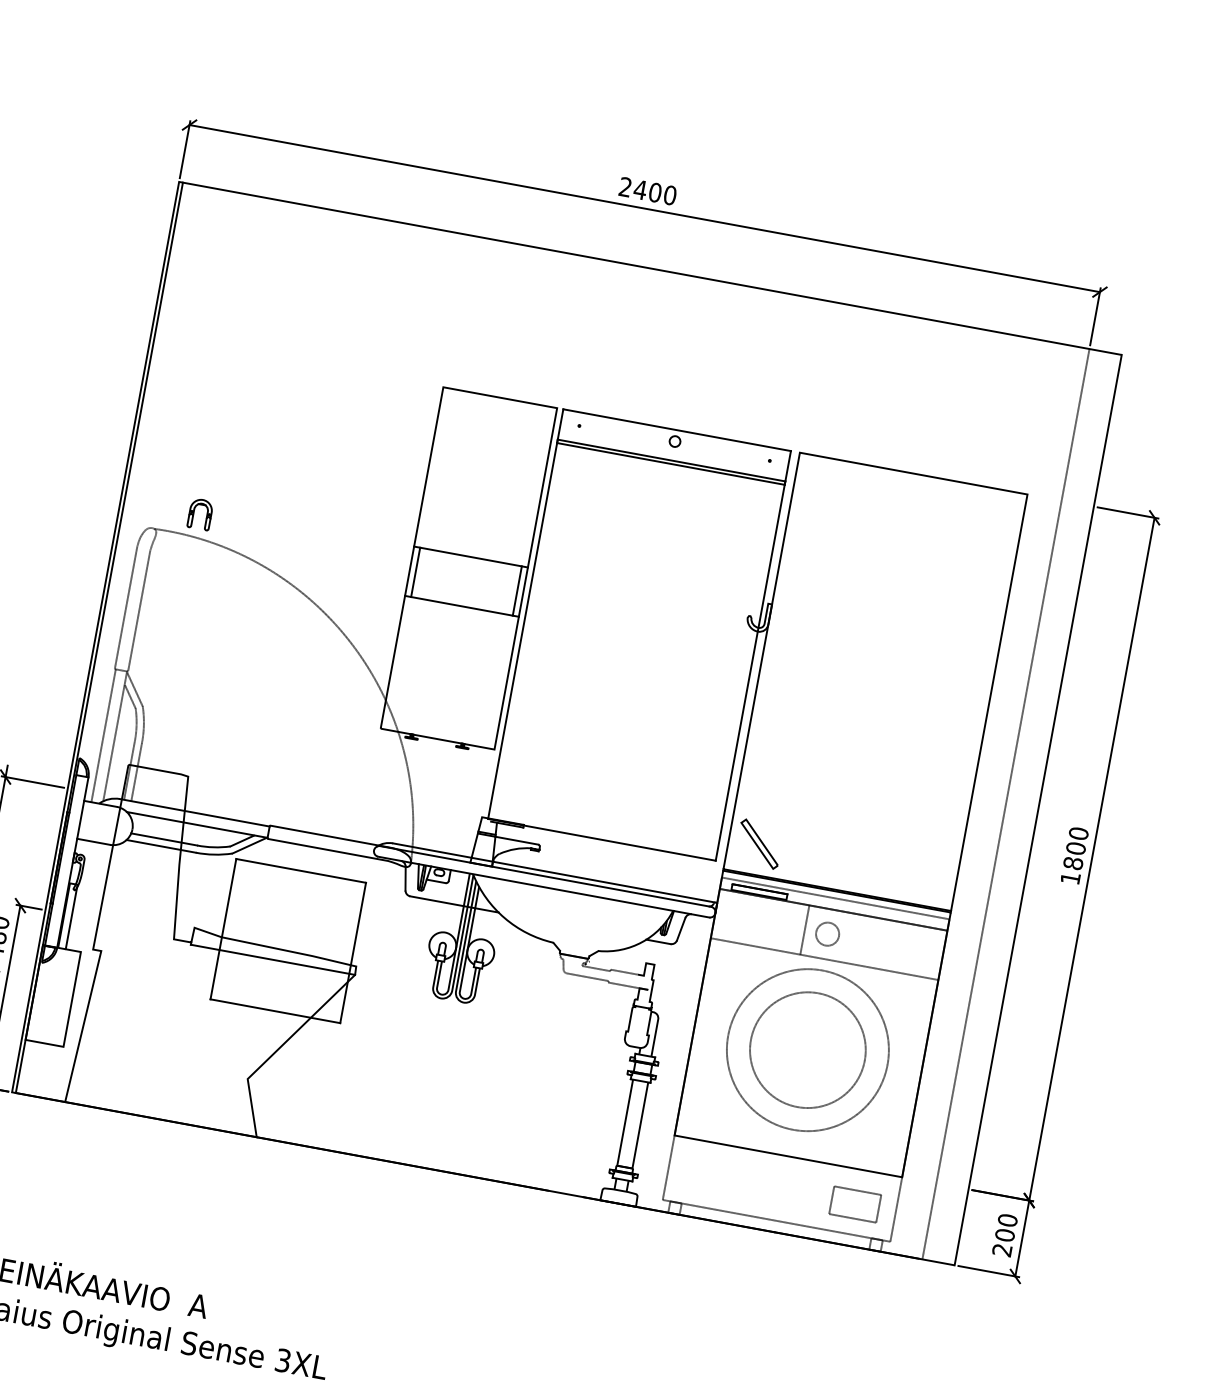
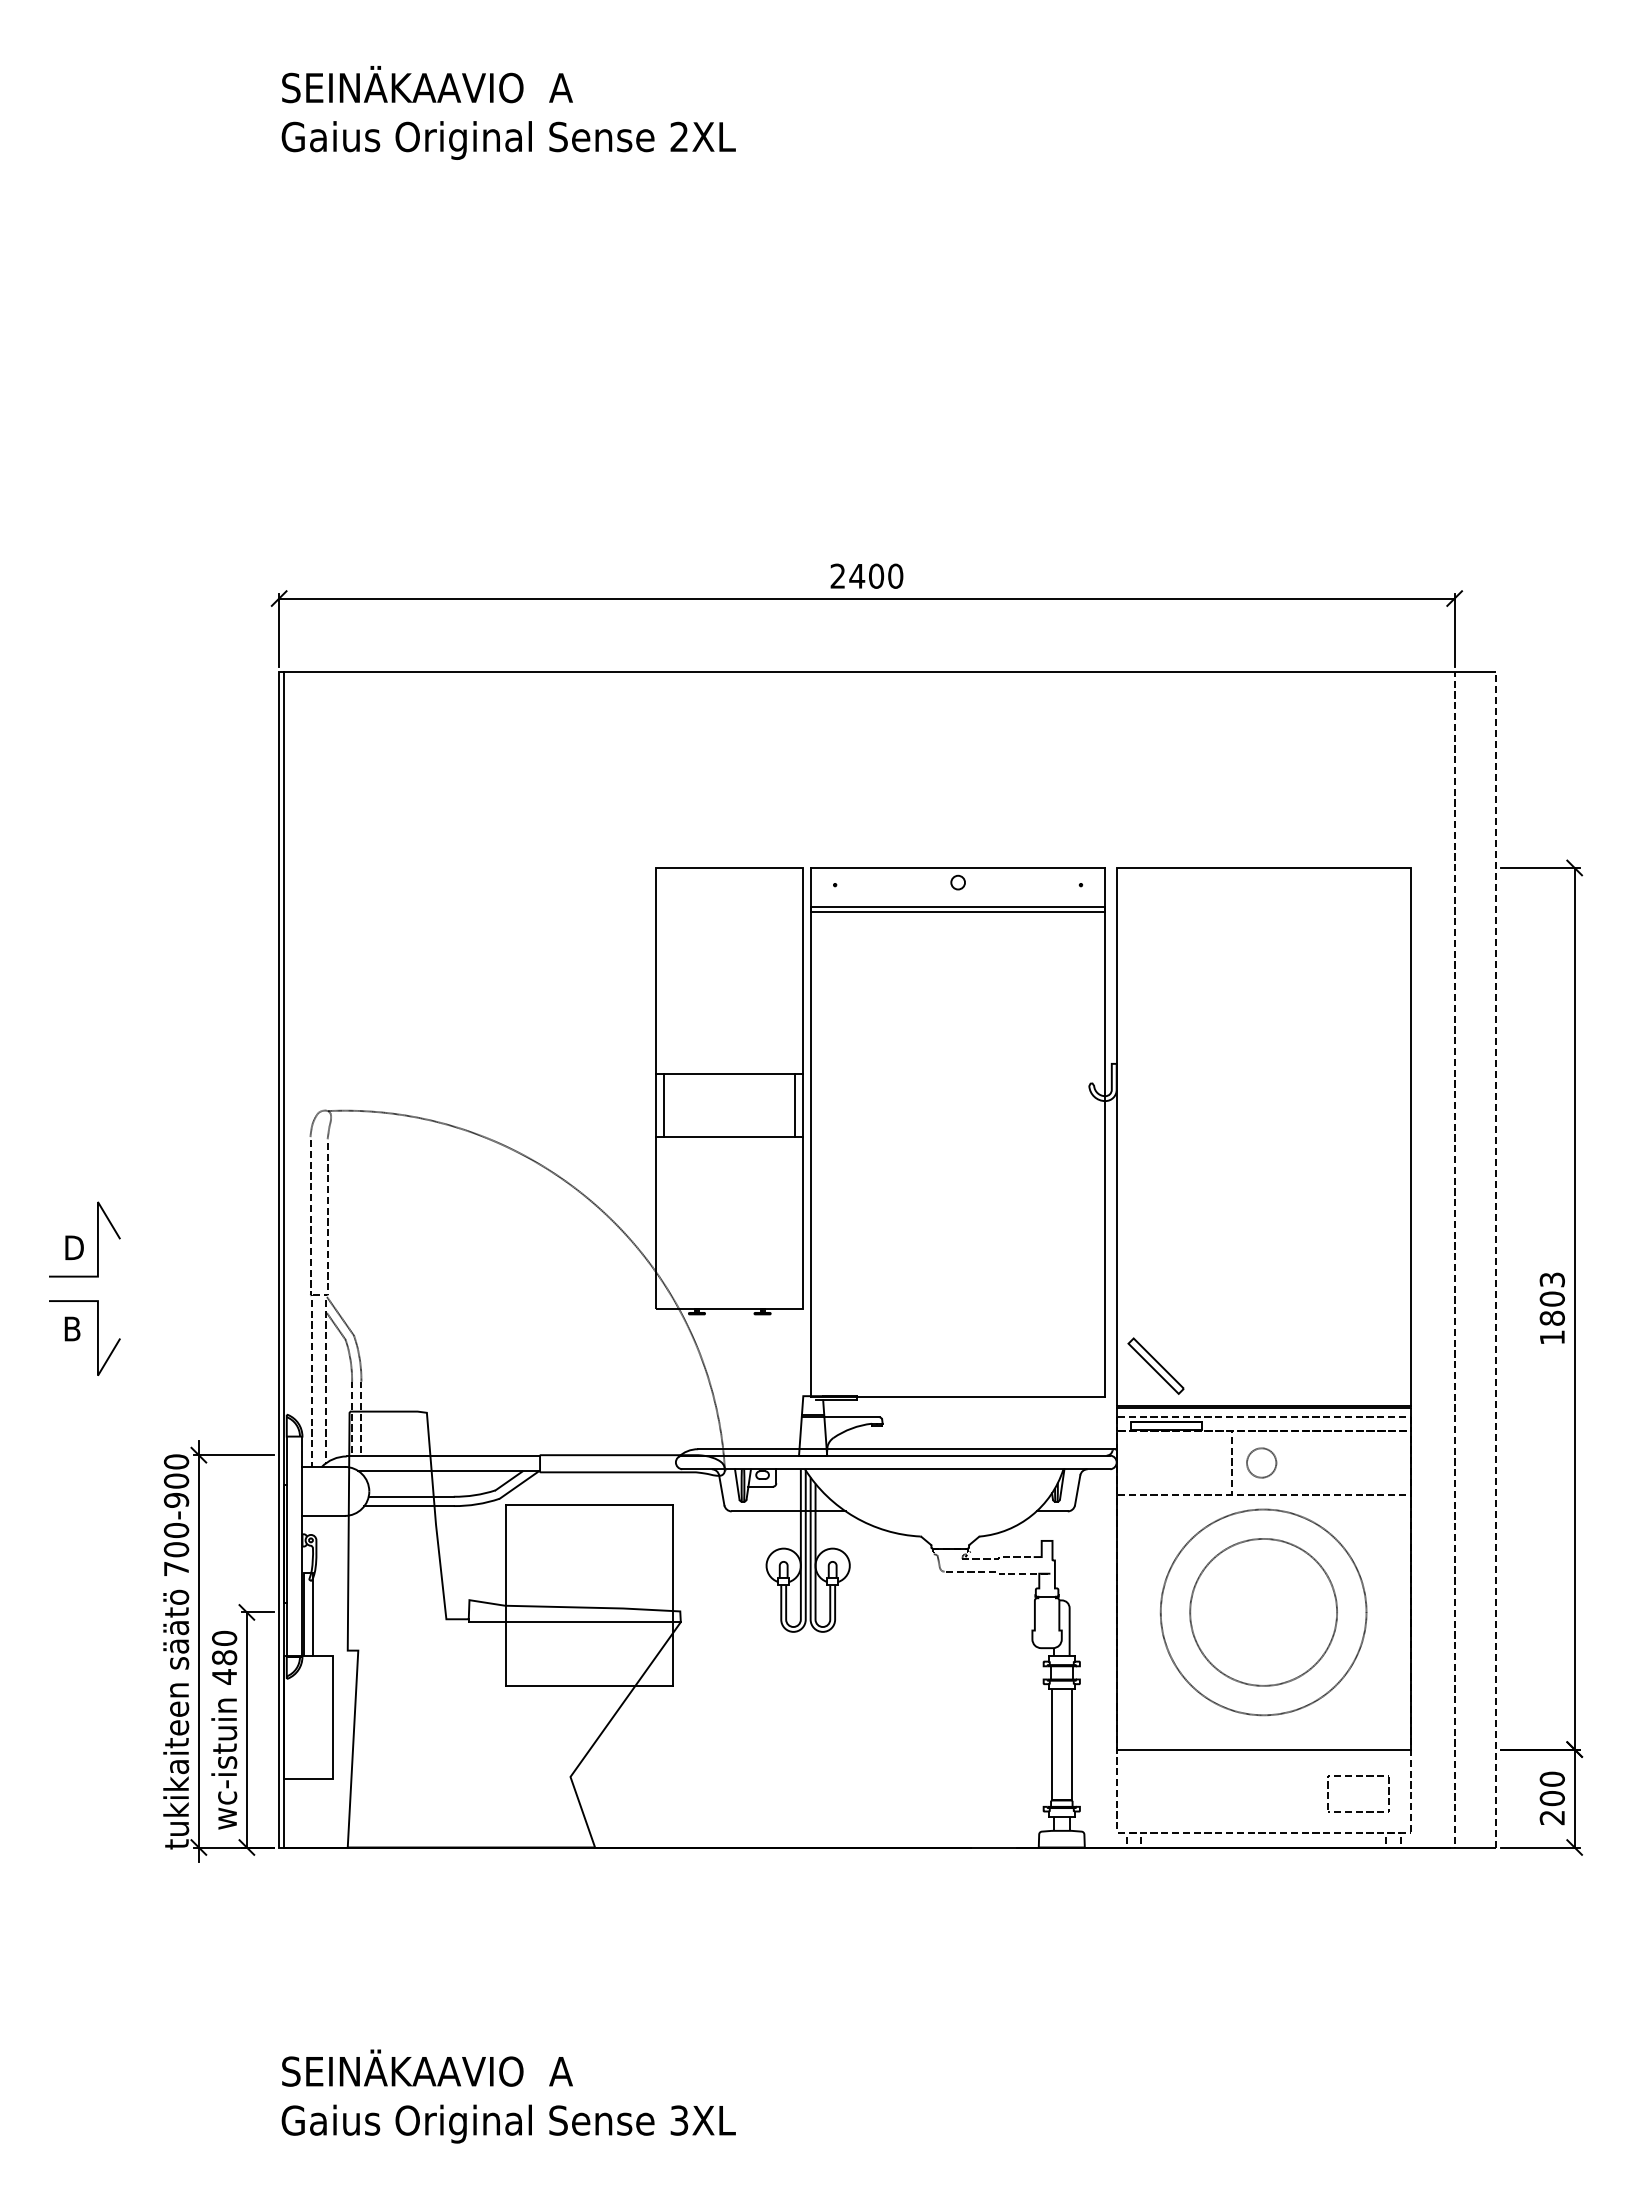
part: (193, 513) -> (373, 1082), removed
line: (1038, 809) -> (1496, 1259), solid -> dashed
text: (1078, 833) -> (1551, 1279), 1800 -> 1803

